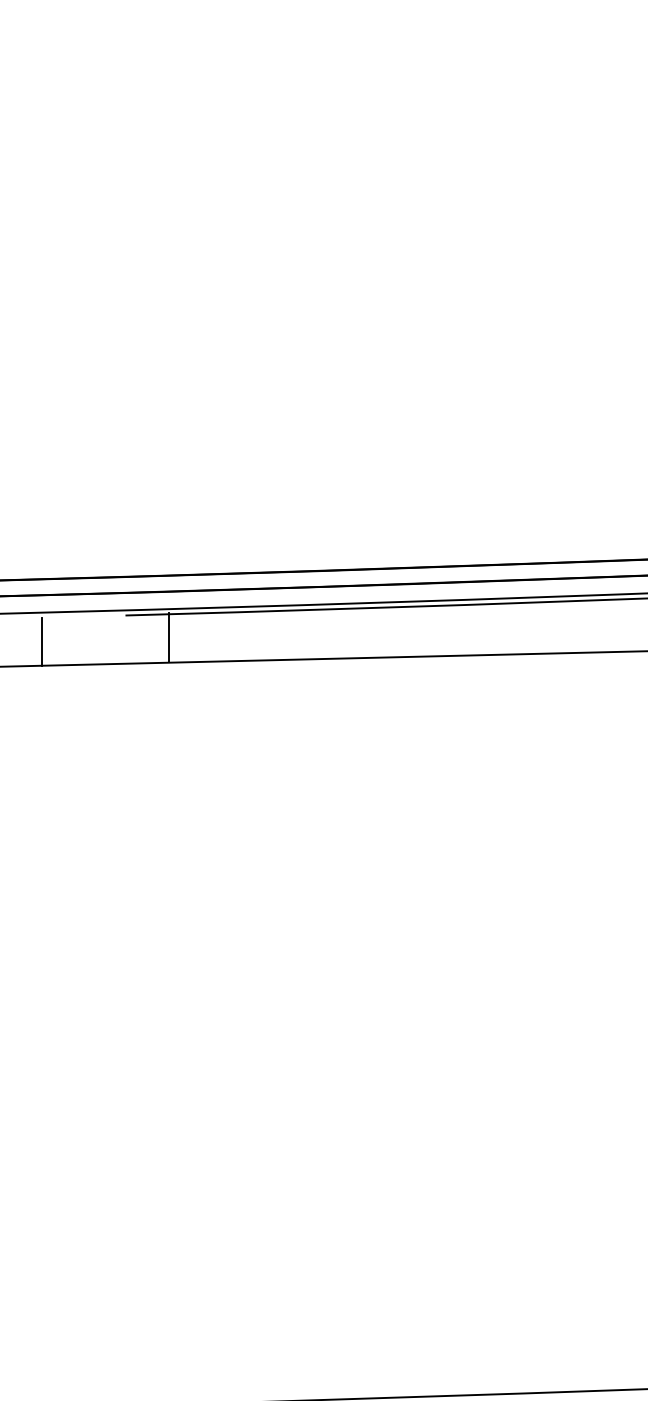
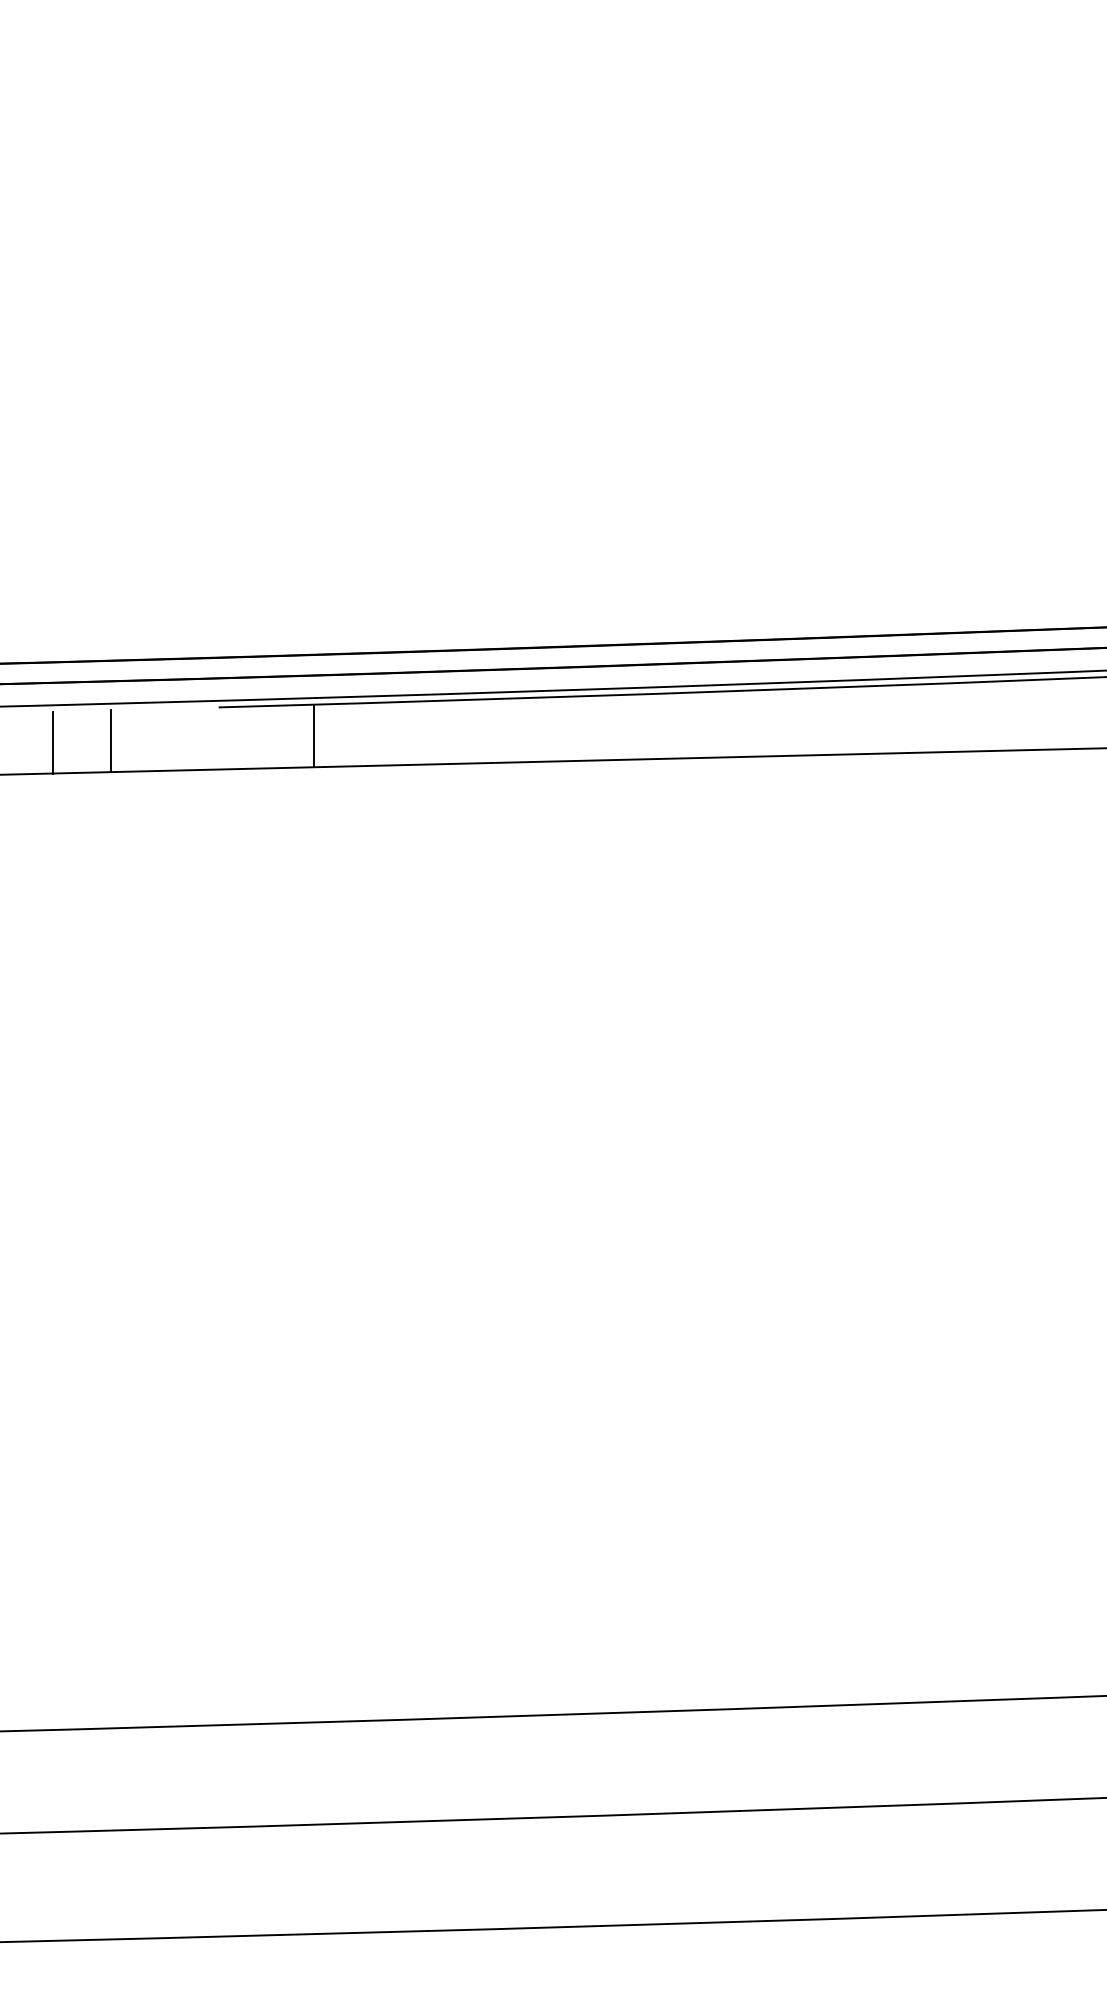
line: (168, 637) -> (314, 735), moved

